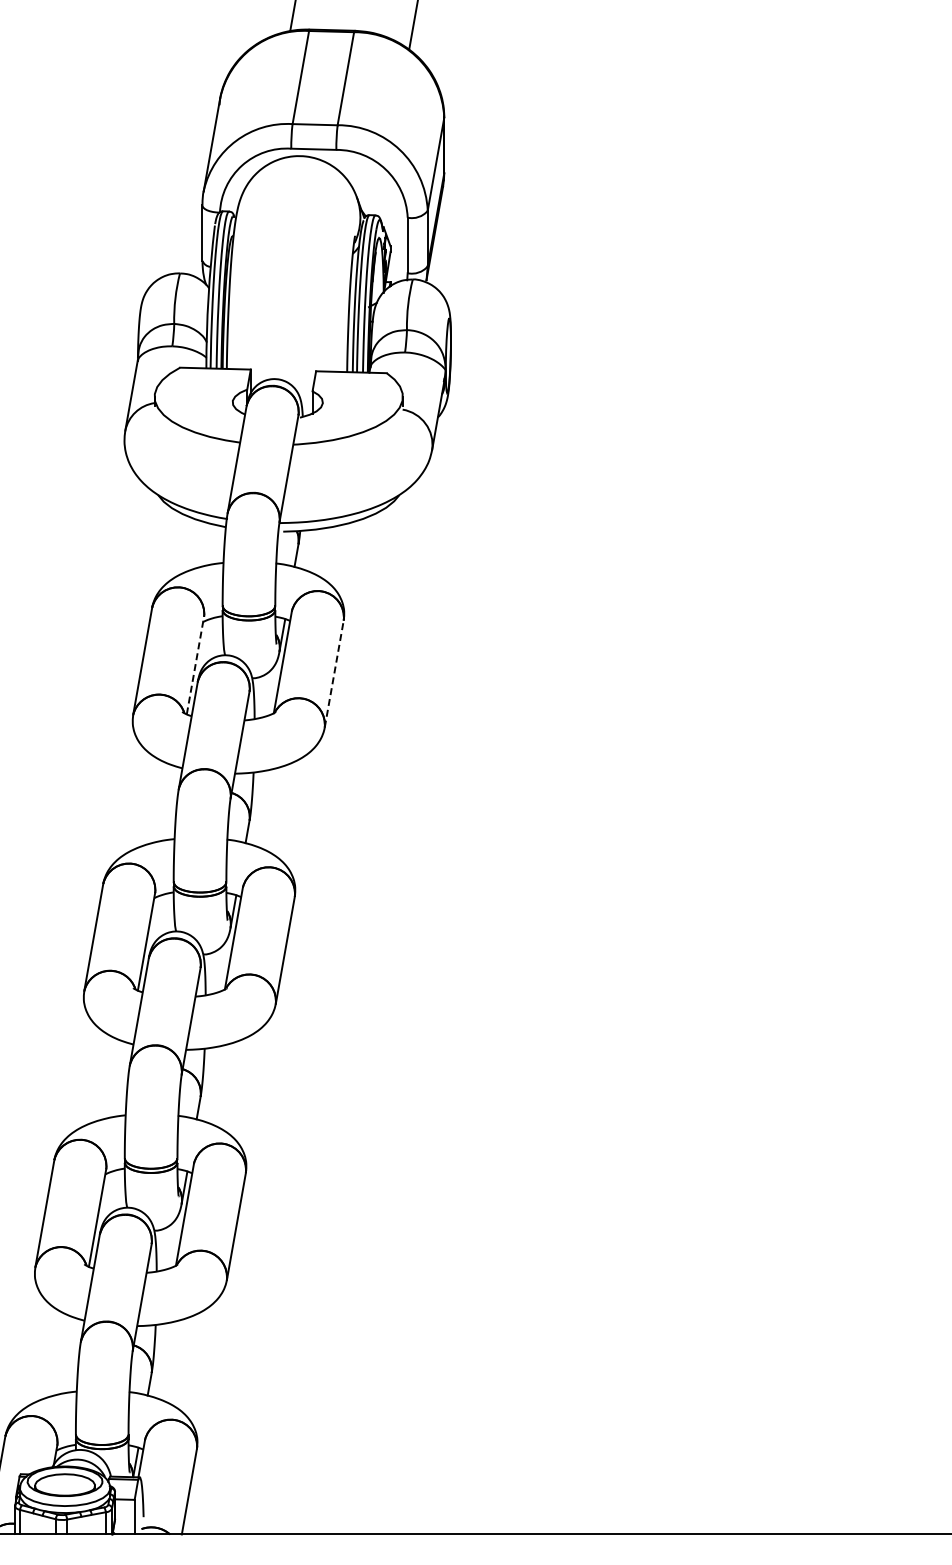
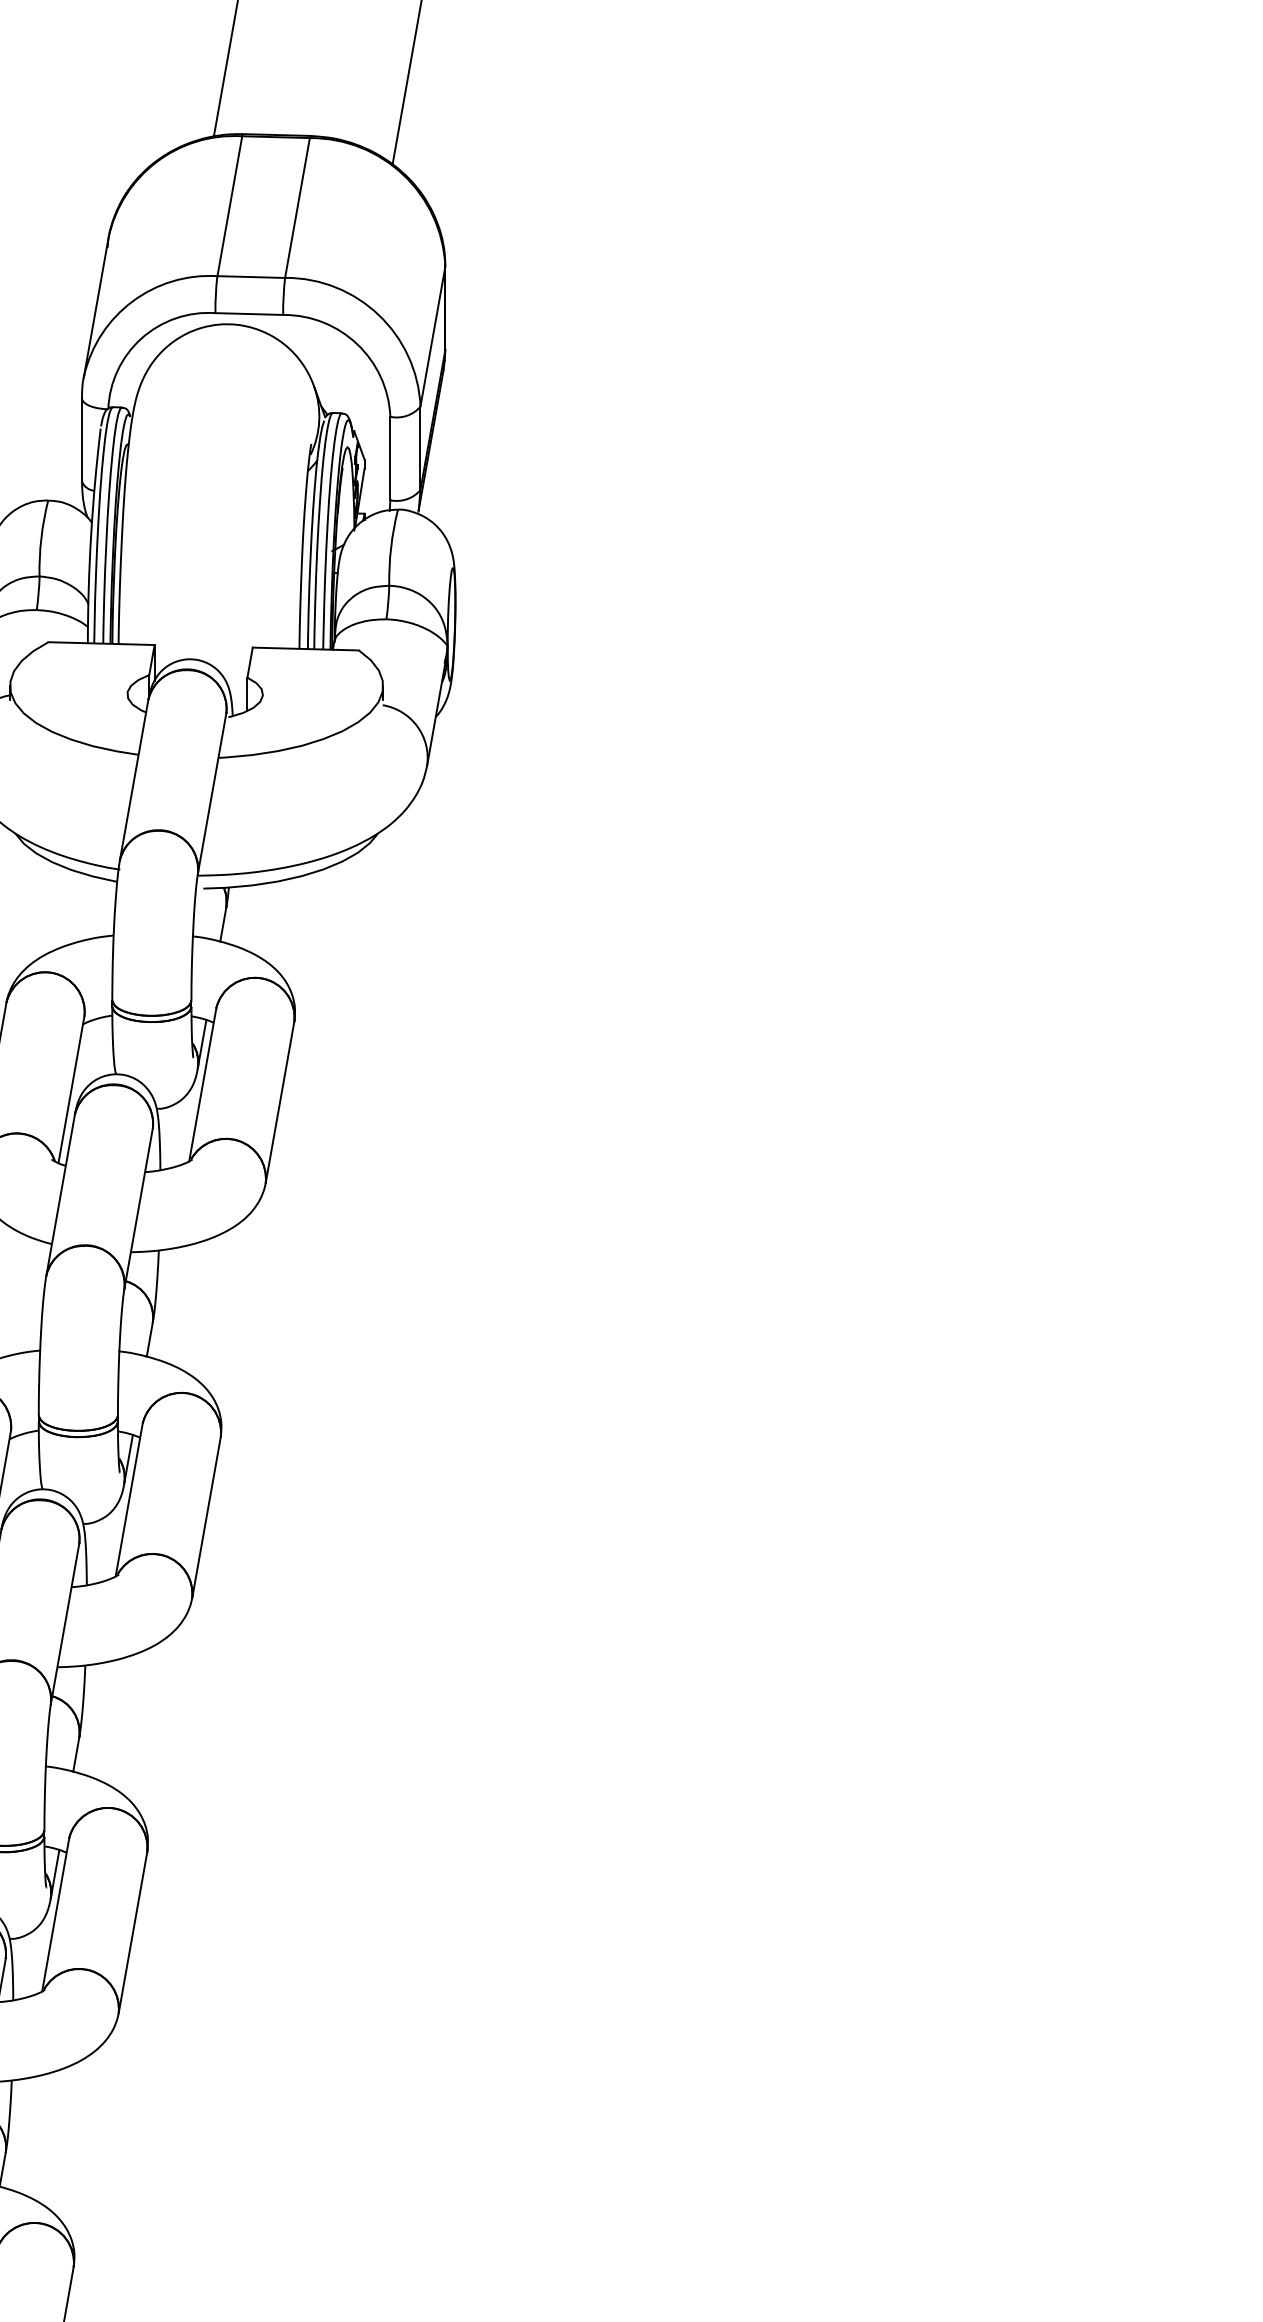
line: (195, 665) -> (71, 1089), dashed -> solid
line: (334, 673) -> (280, 1101), dashed -> solid

